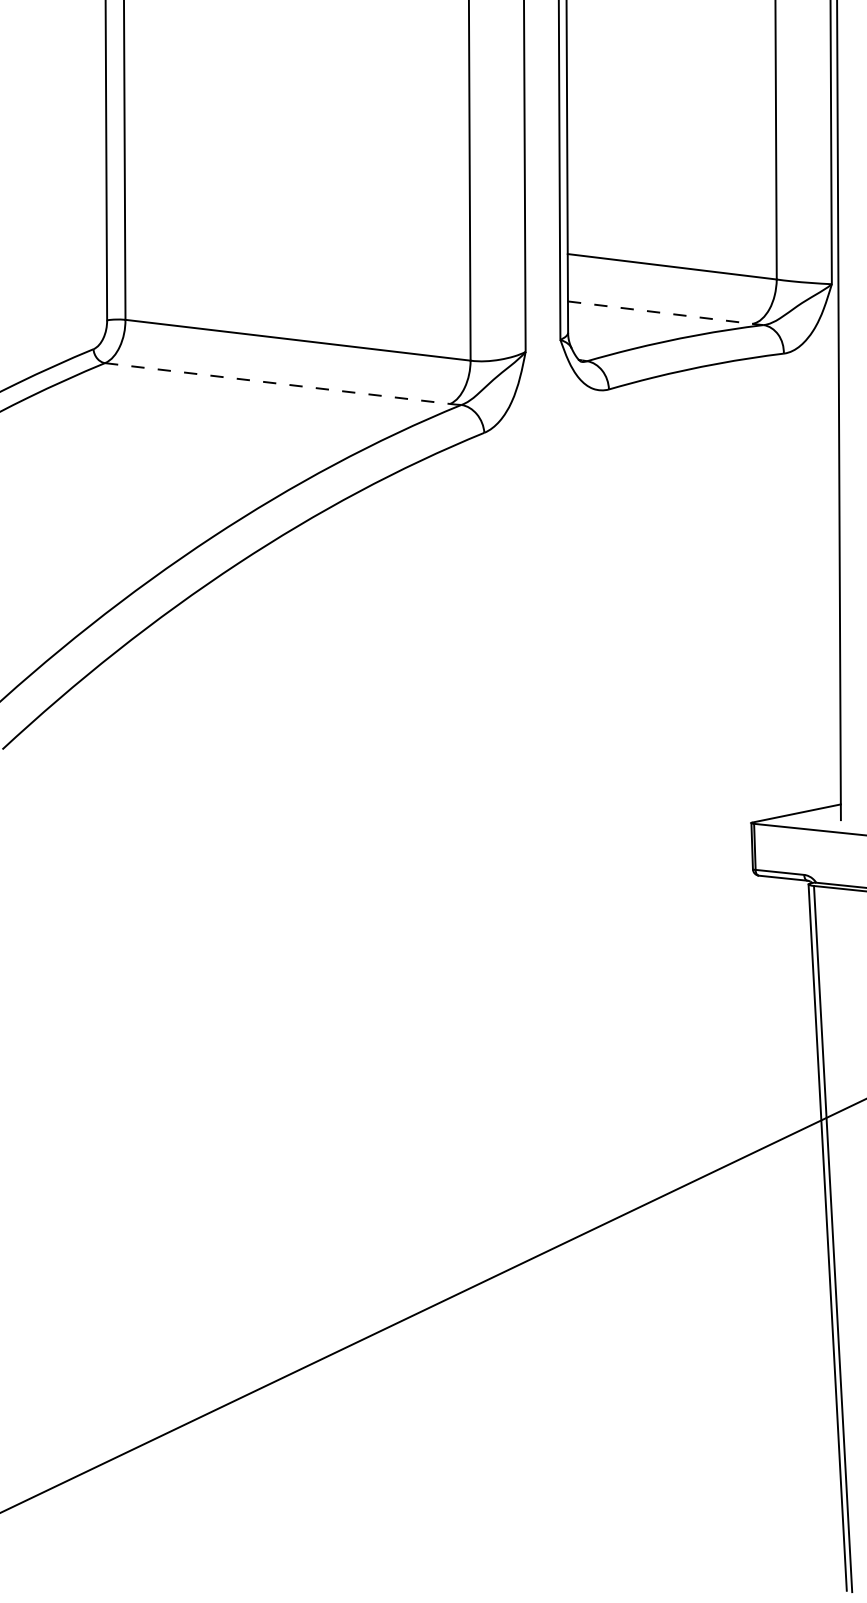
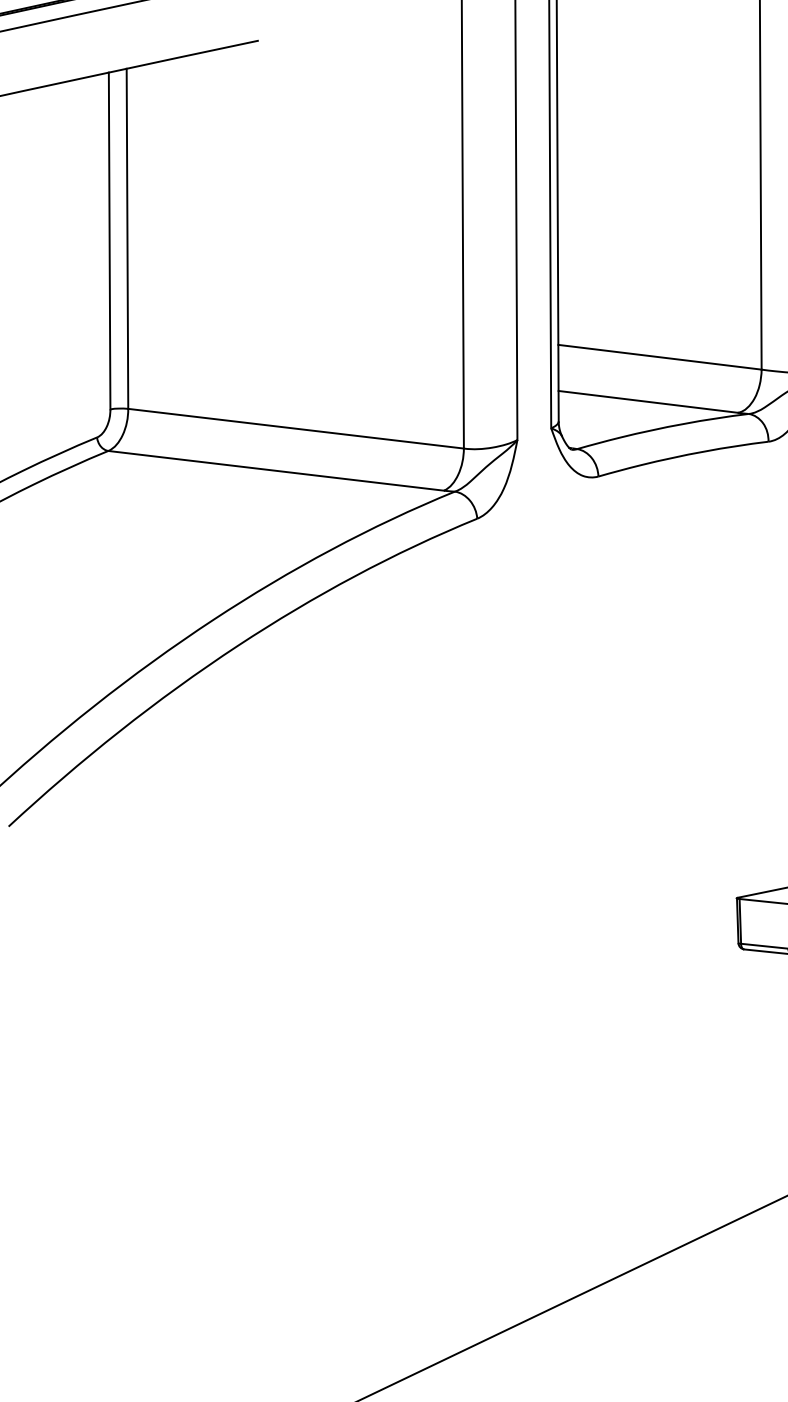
line: (660, 312) -> (648, 401), dashed -> solid
line: (277, 383) -> (276, 470), dashed -> solid

